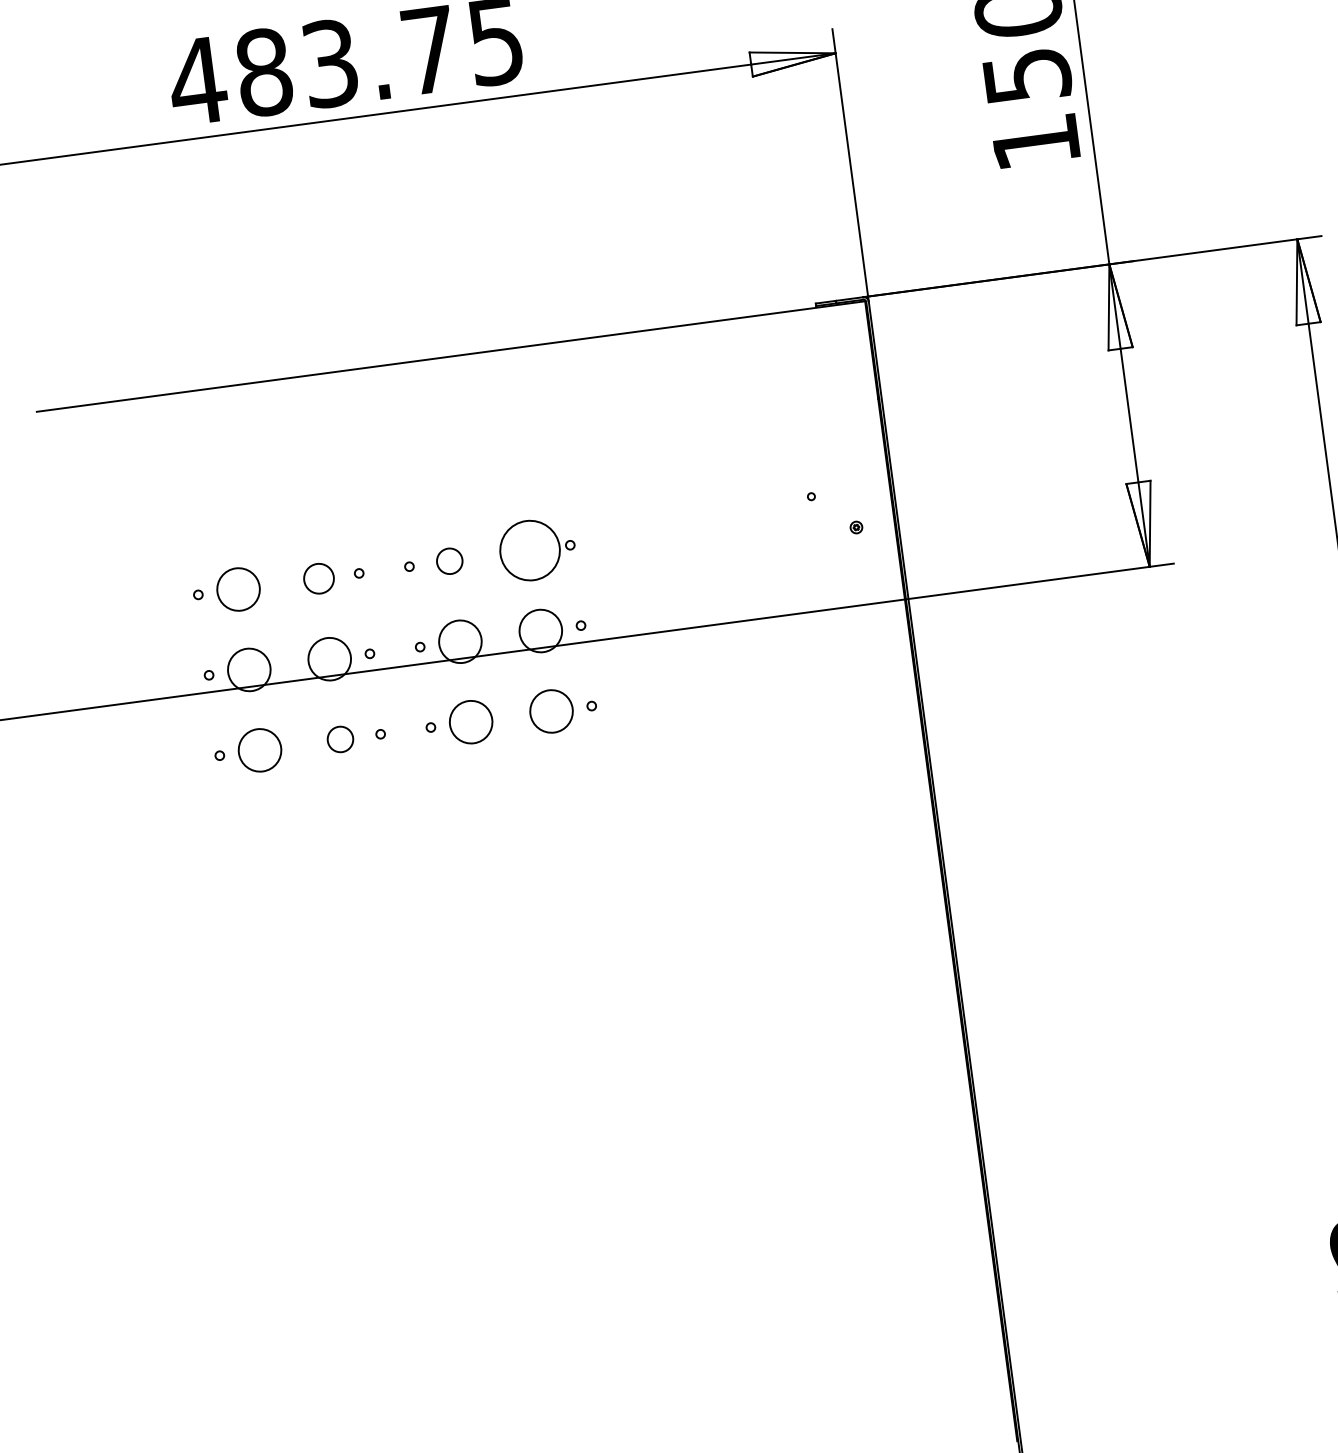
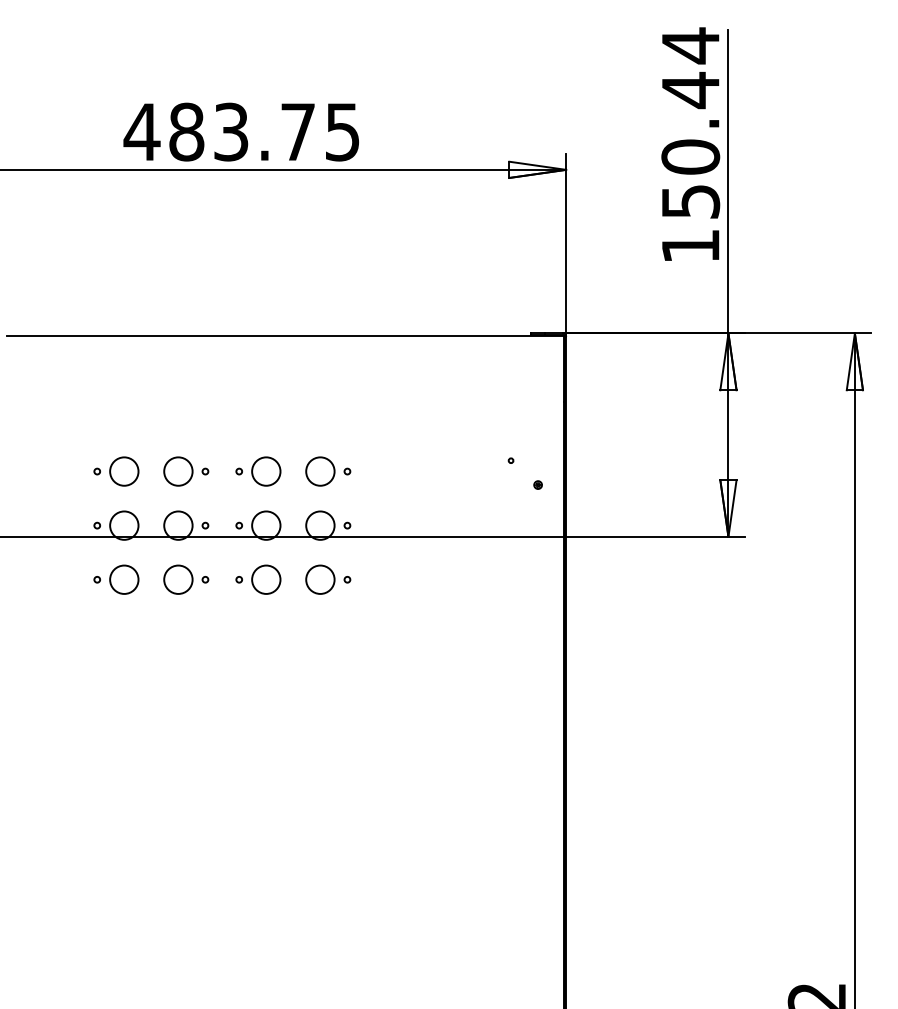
circle: (530, 550) -> (320, 471), size x0.71
circle: (449, 561) -> (266, 471), size x1.67
circle: (319, 578) -> (178, 471), size x1.43
circle: (340, 739) -> (178, 579), size x1.67

